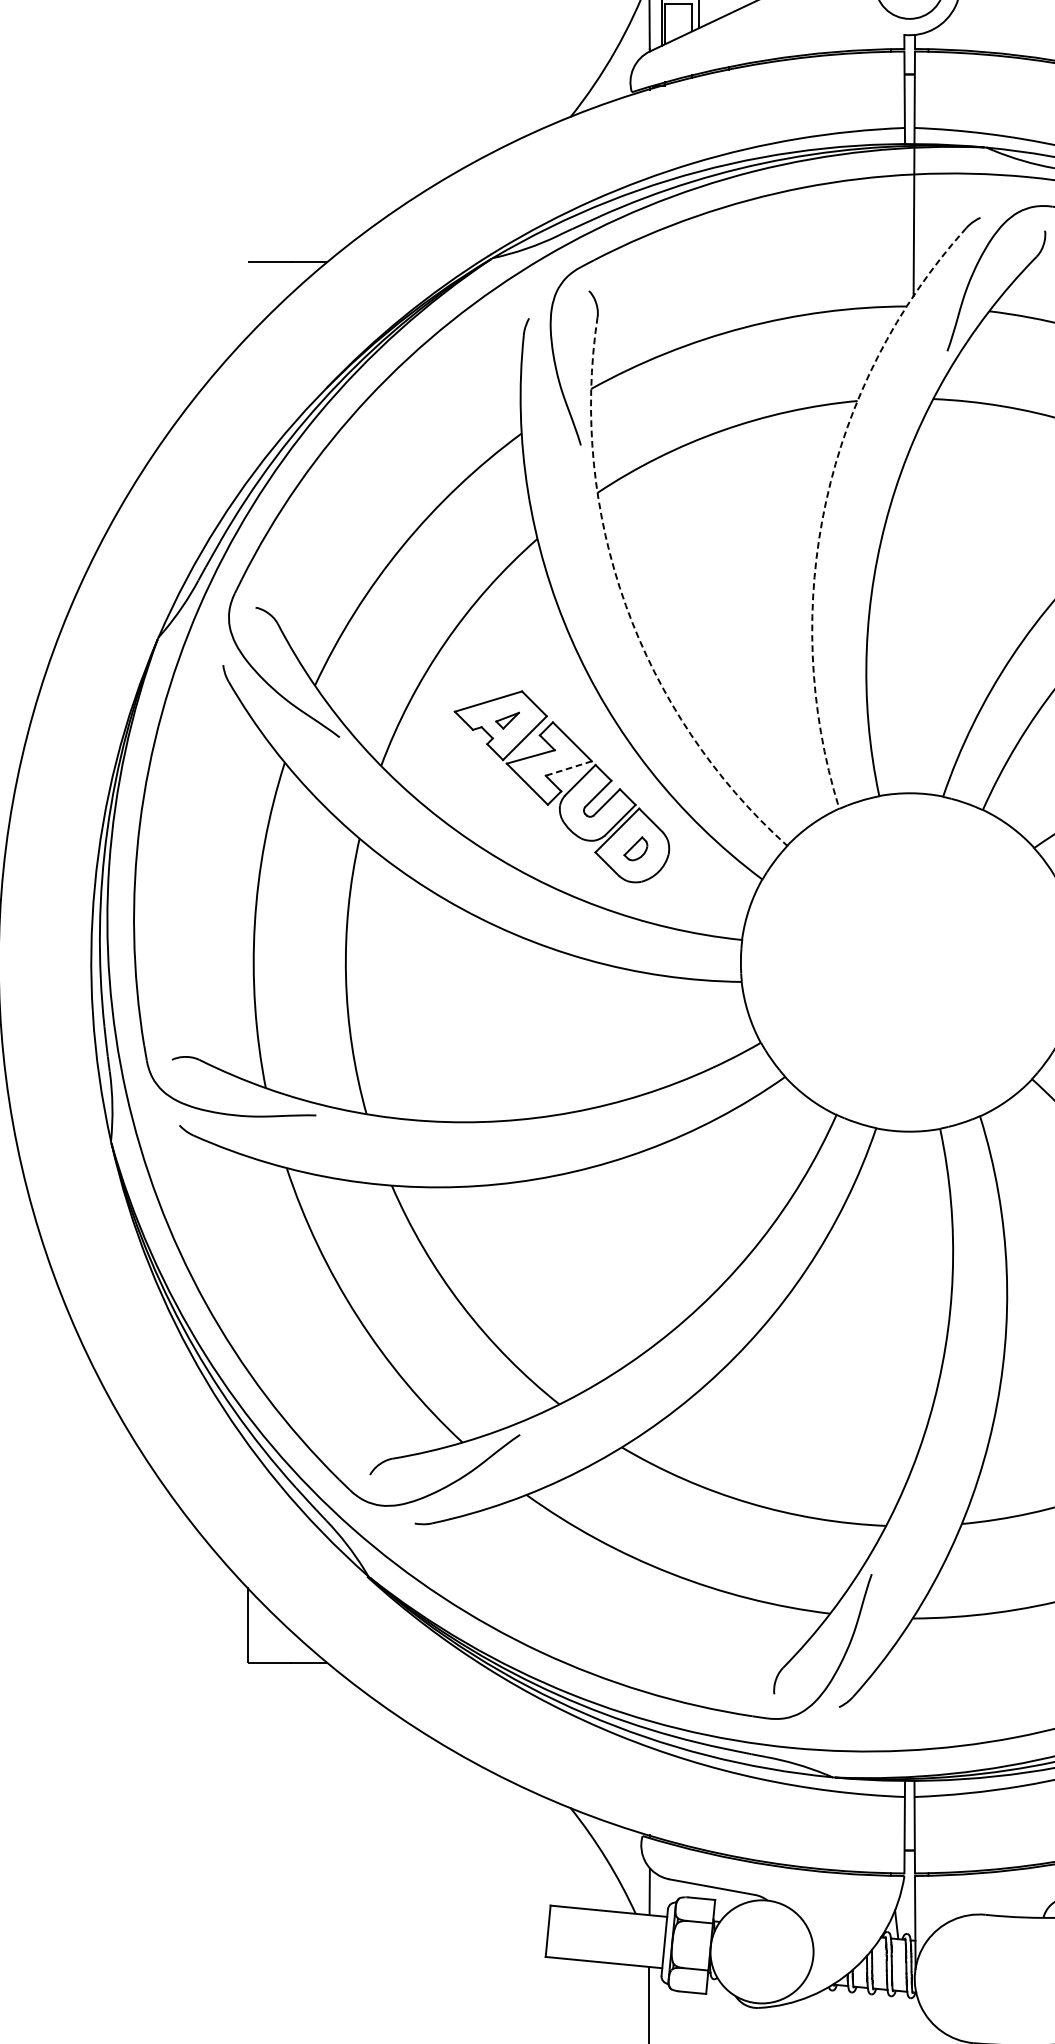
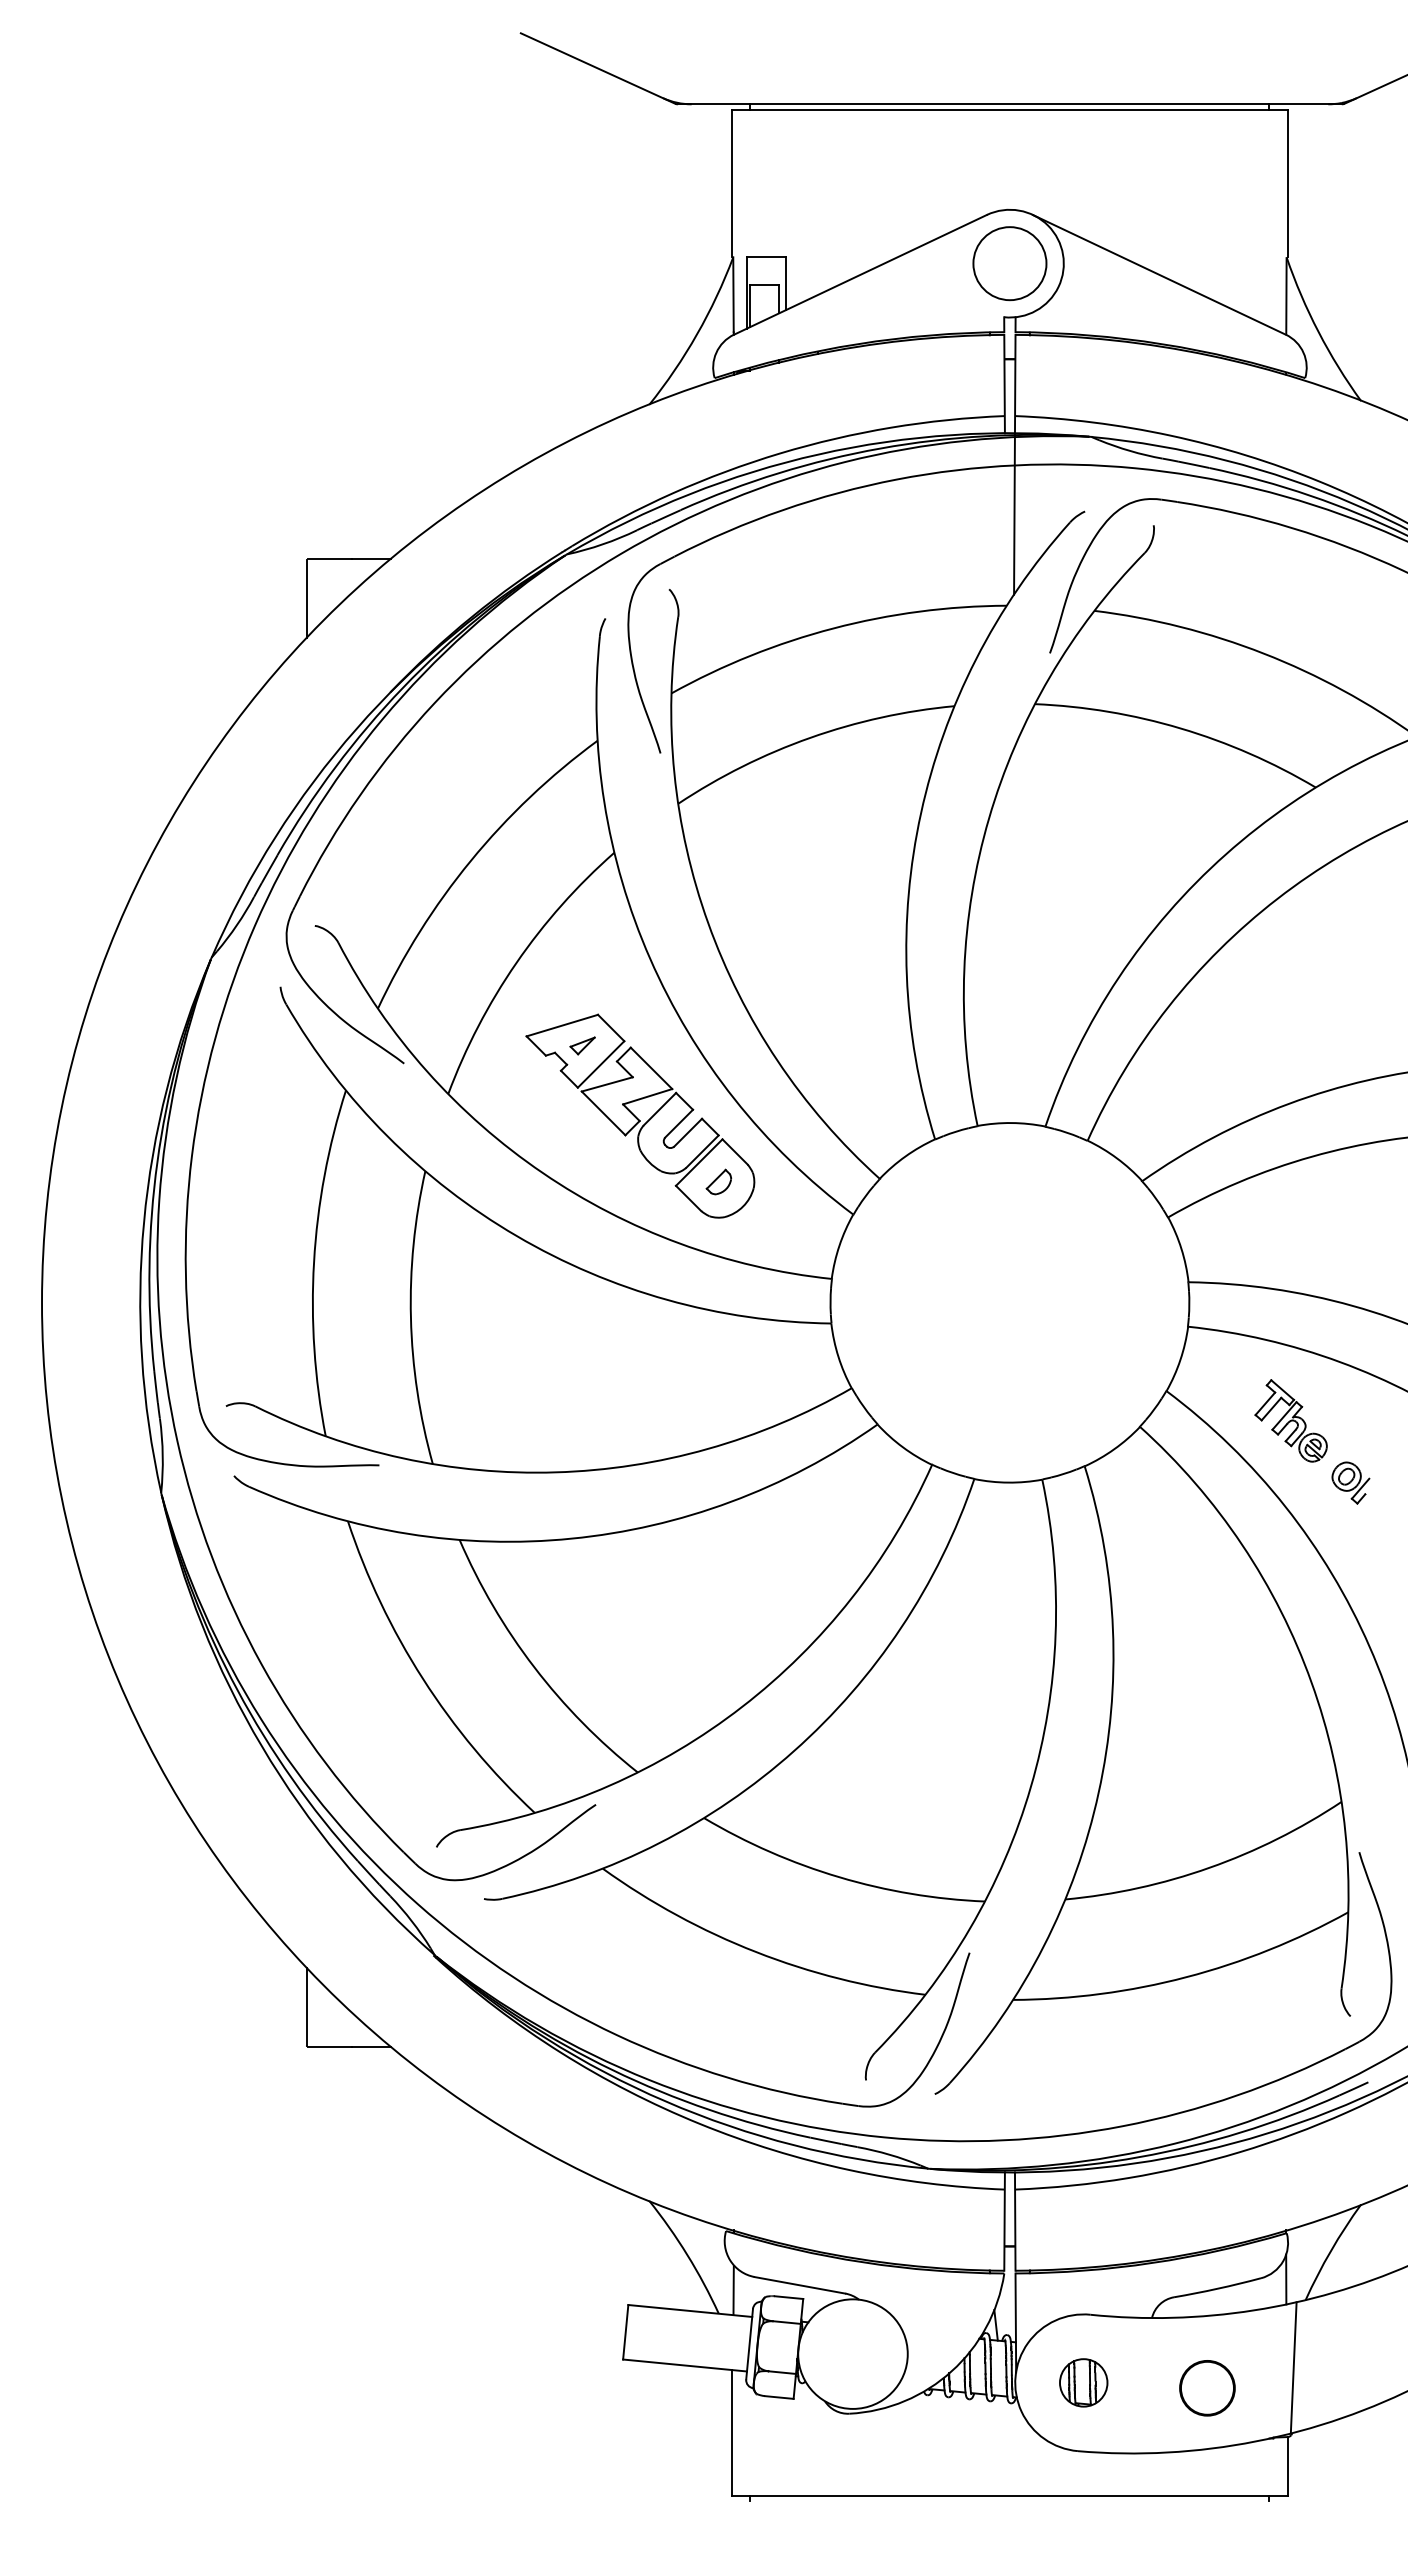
line: (247, 299) -> (306, 598), added
arc: (826, 501) -> (921, 813), dashed -> solid
arc: (626, 605) -> (708, 923), dashed -> solid
line: (568, 768) -> (647, 1096), dashed -> solid
part: (978, 1978) -> (1083, 2382), added

